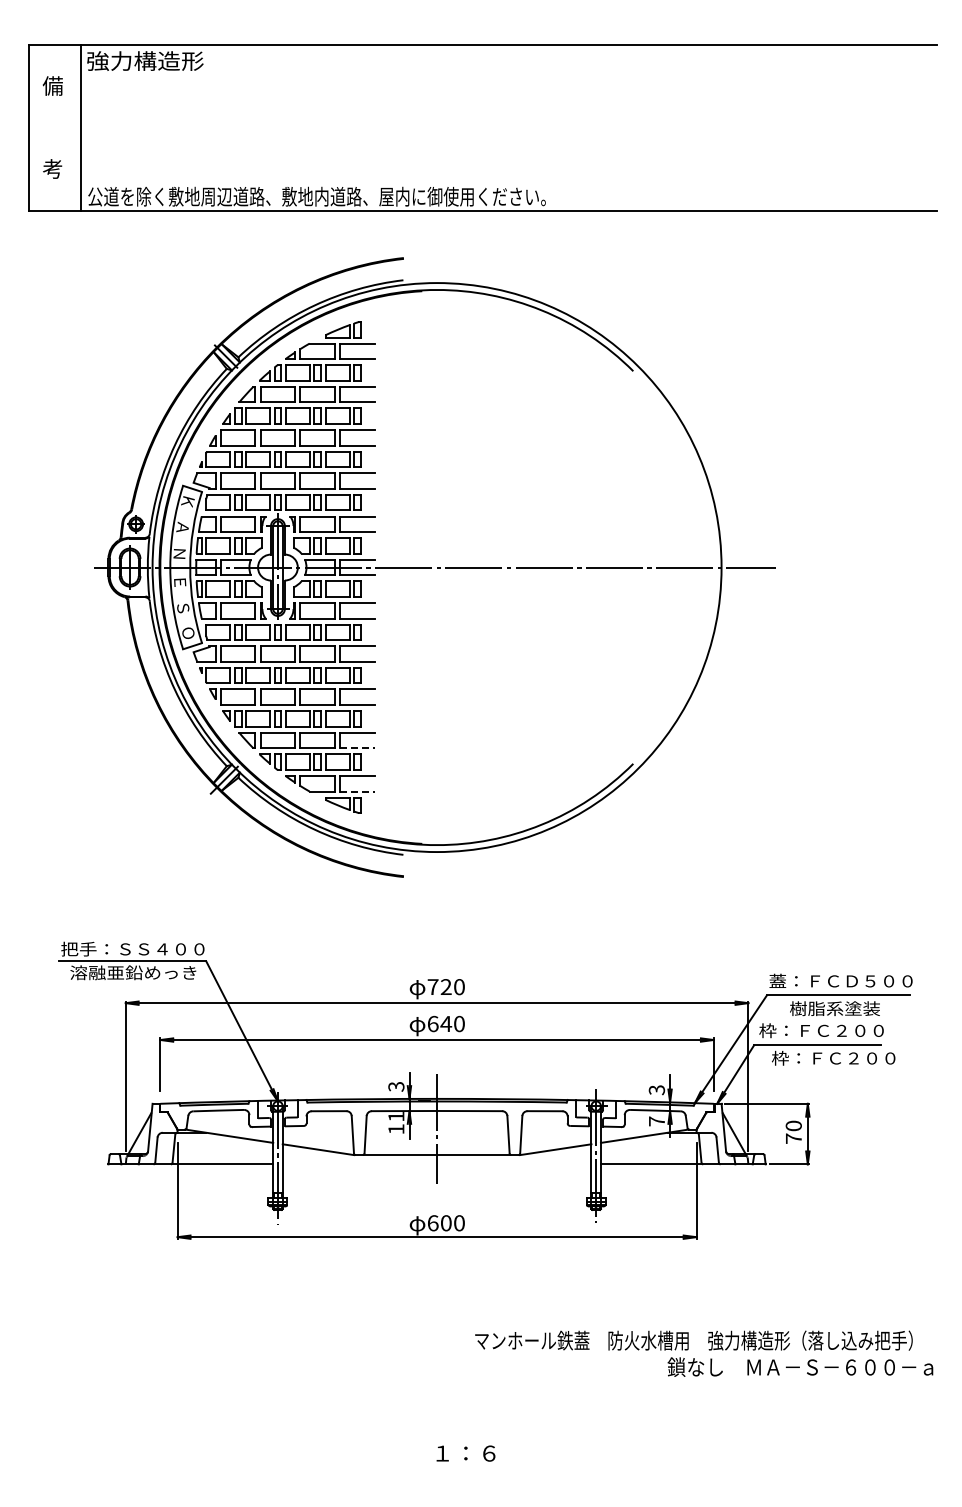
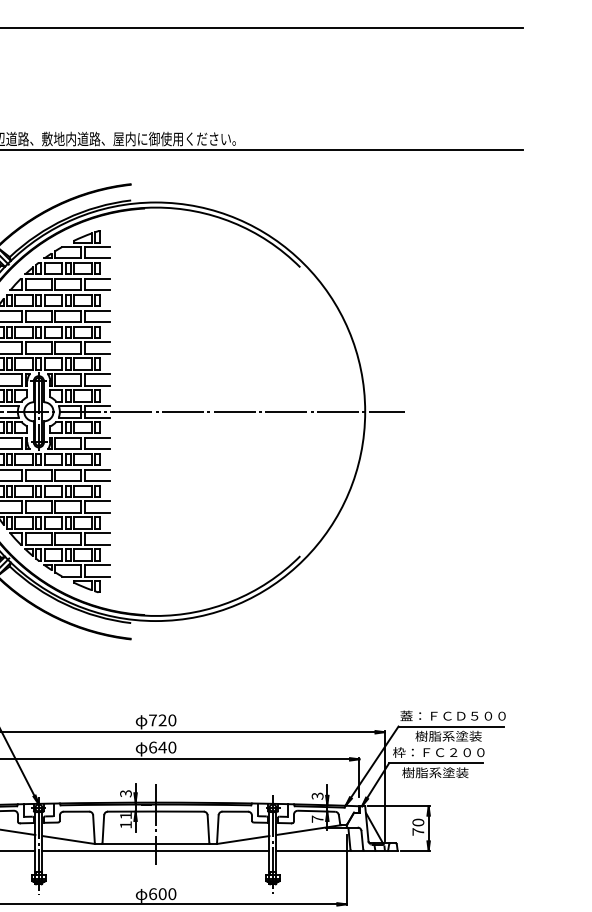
line: (358, 748) -> (98, 544), dashed -> solid
line: (358, 791) -> (98, 576), dashed -> solid
text: (833, 1057) -> (447, 772), 枠：ＦＣ２００ -> 樹脂系塗装
line: (436, 1164) -> (155, 850), added

